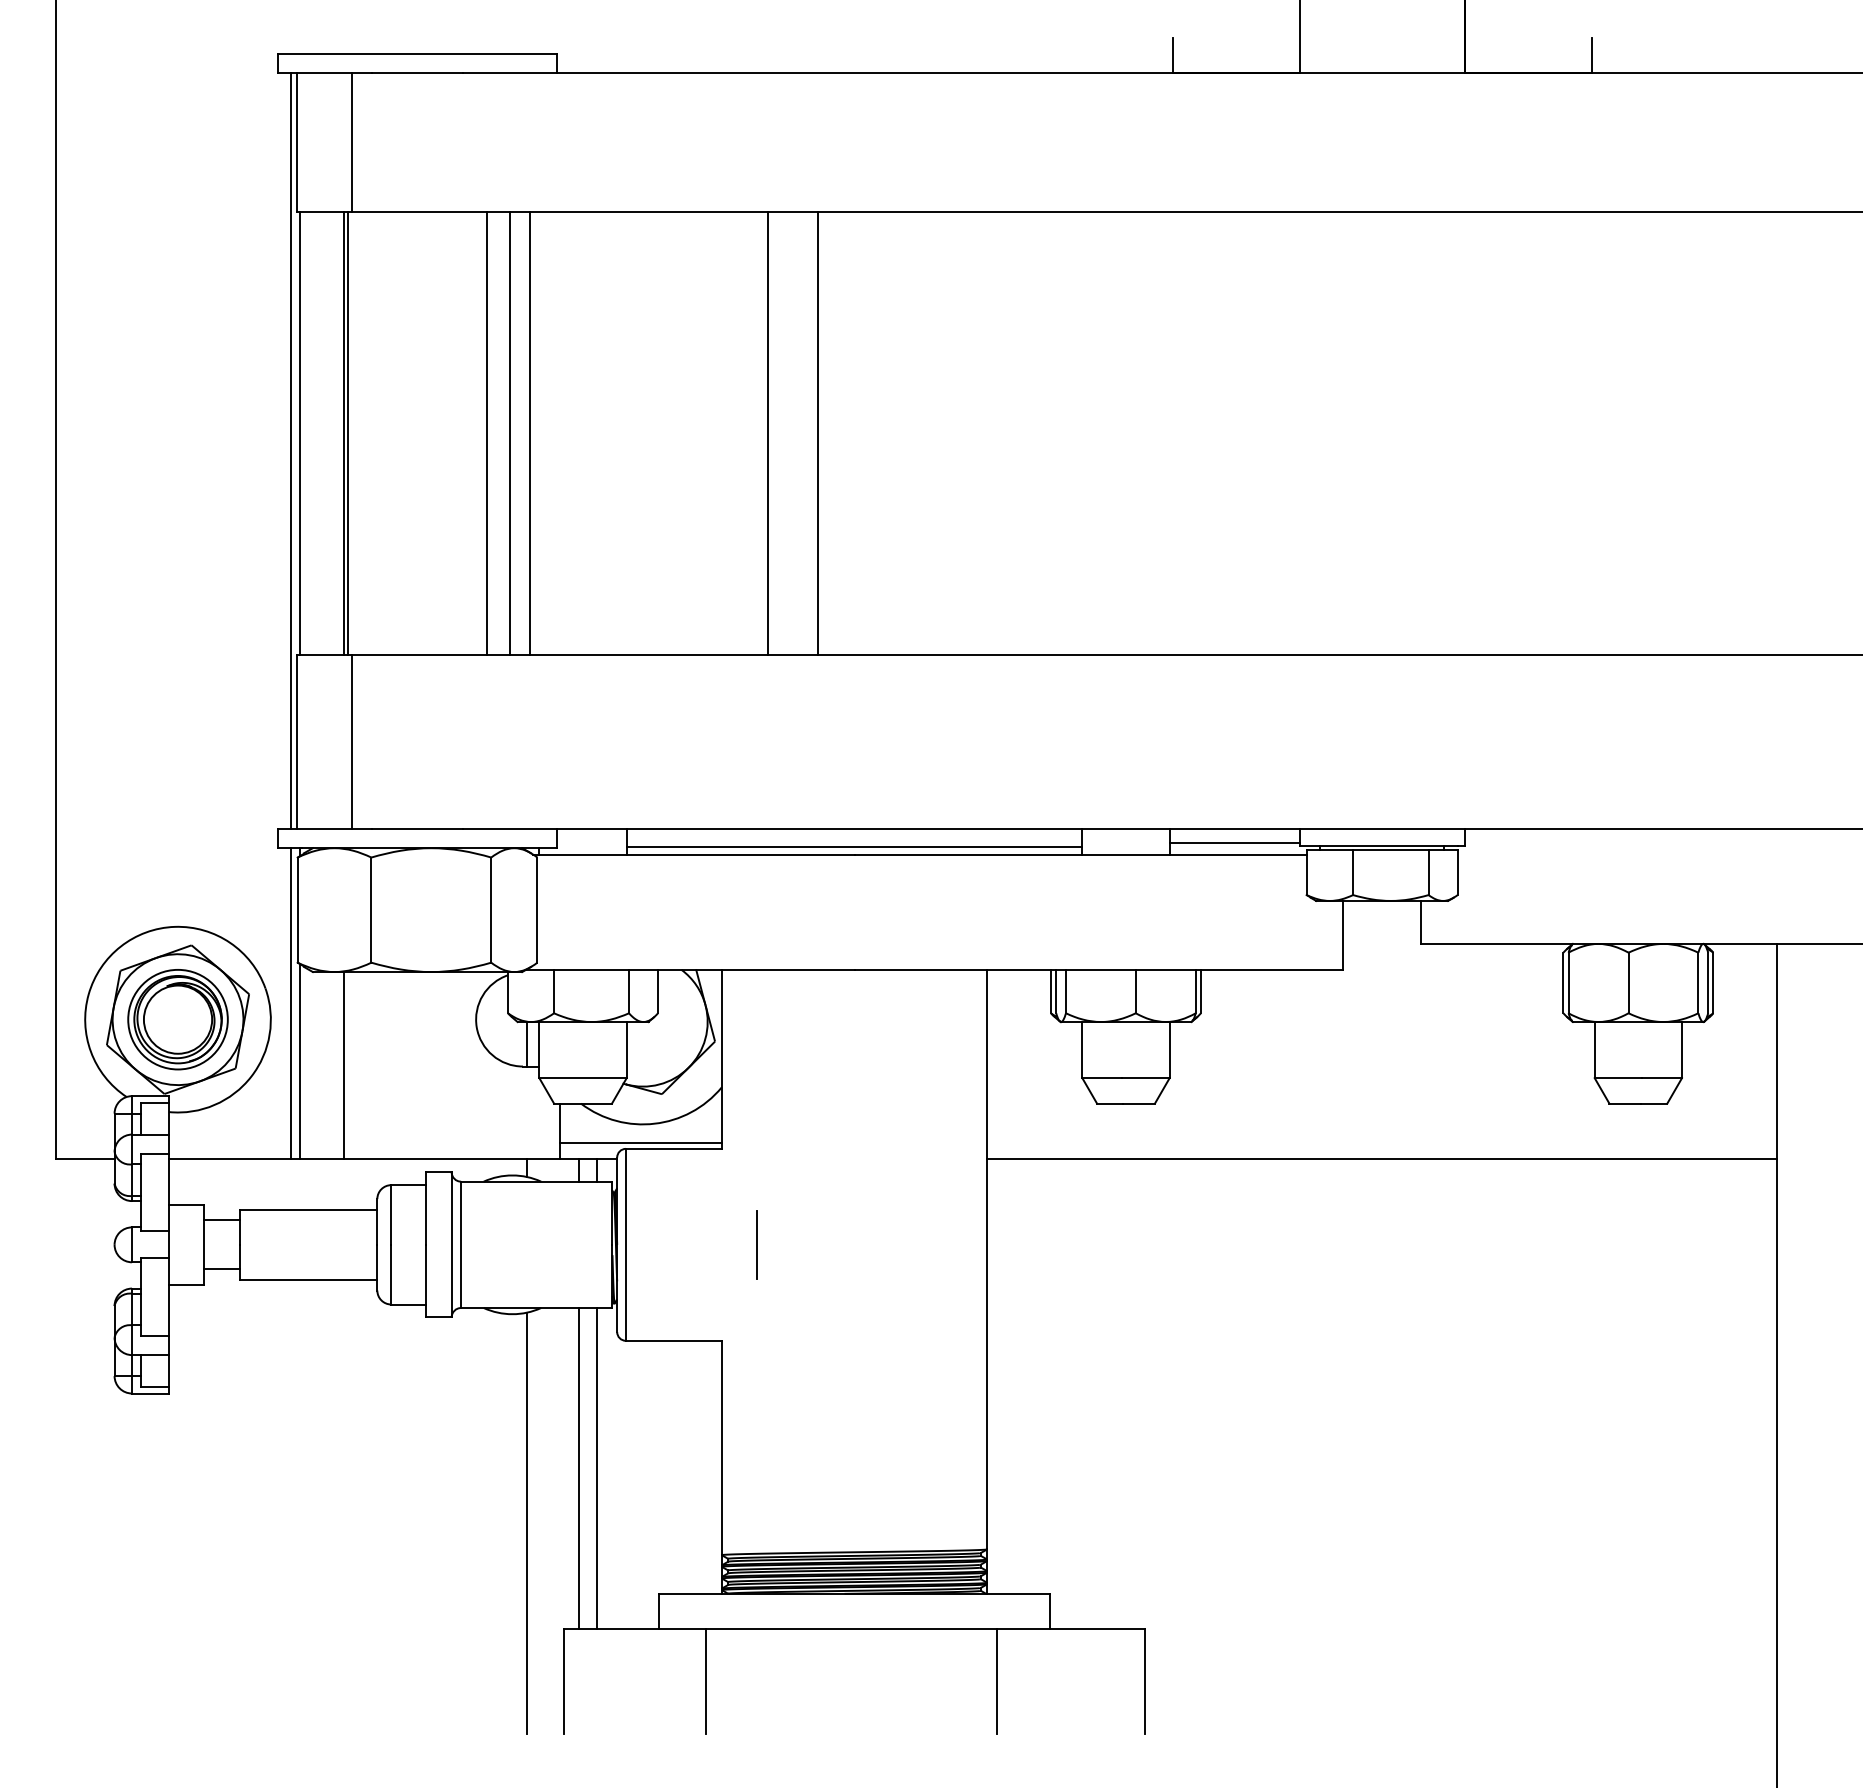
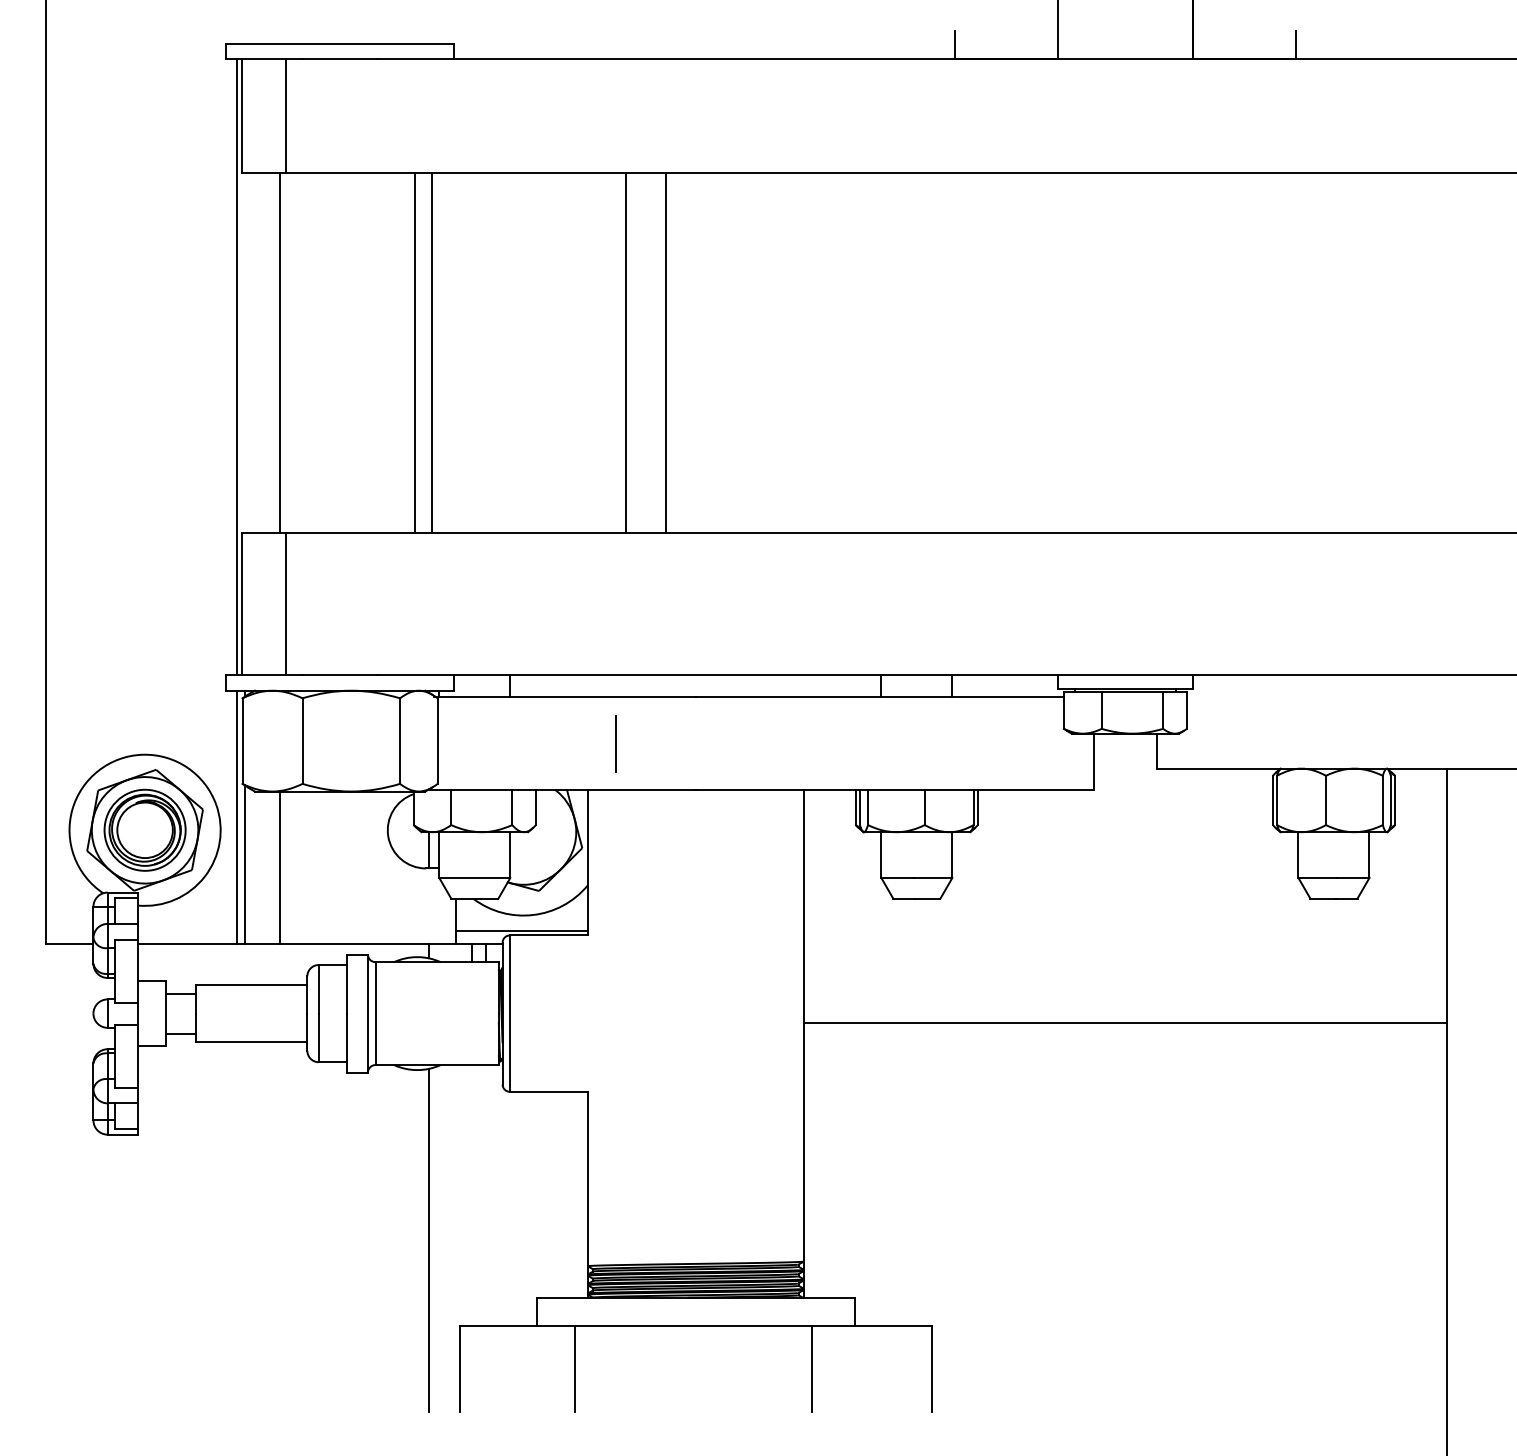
line: (300, 433) -> (244, 353), removed
line: (347, 433) -> (283, 353), removed
line: (487, 433) -> (397, 353), removed
line: (1234, 842) -> (1005, 686), removed
line: (854, 846) -> (695, 689), removed
line: (1382, 1159) -> (1125, 1023), moved
line: (756, 1244) -> (616, 743), moved
line: (579, 1468) -> (471, 1195), removed
line: (596, 1468) -> (485, 1195), removed

